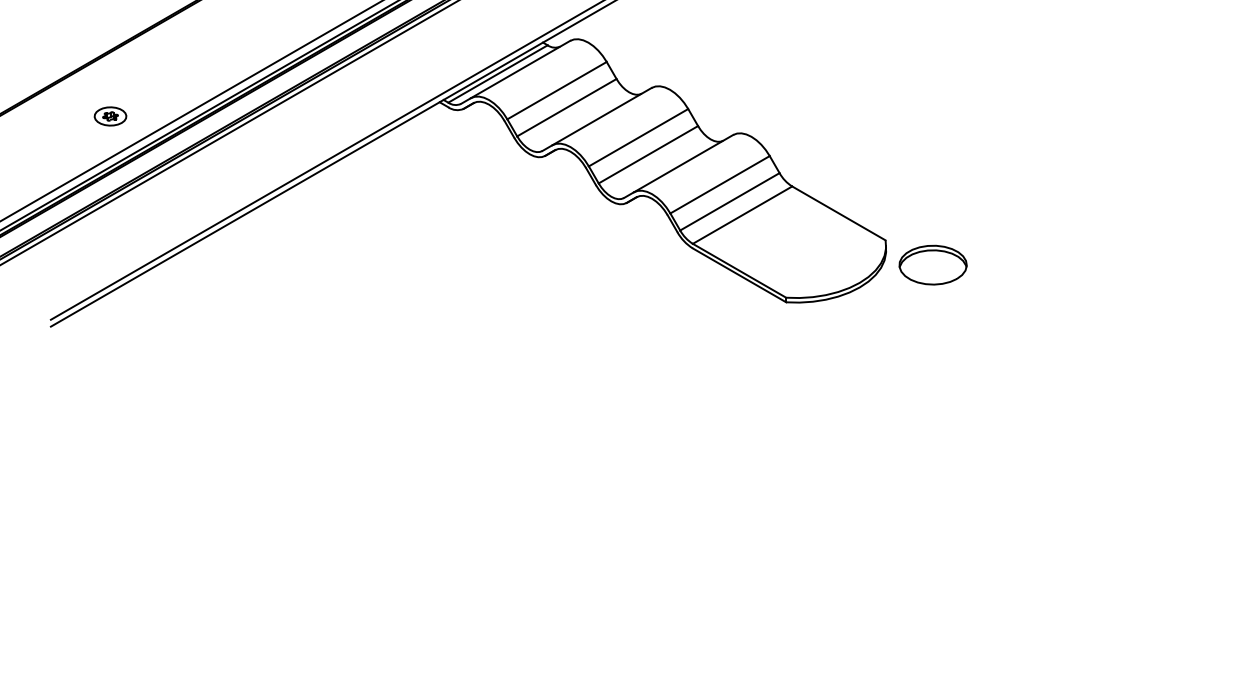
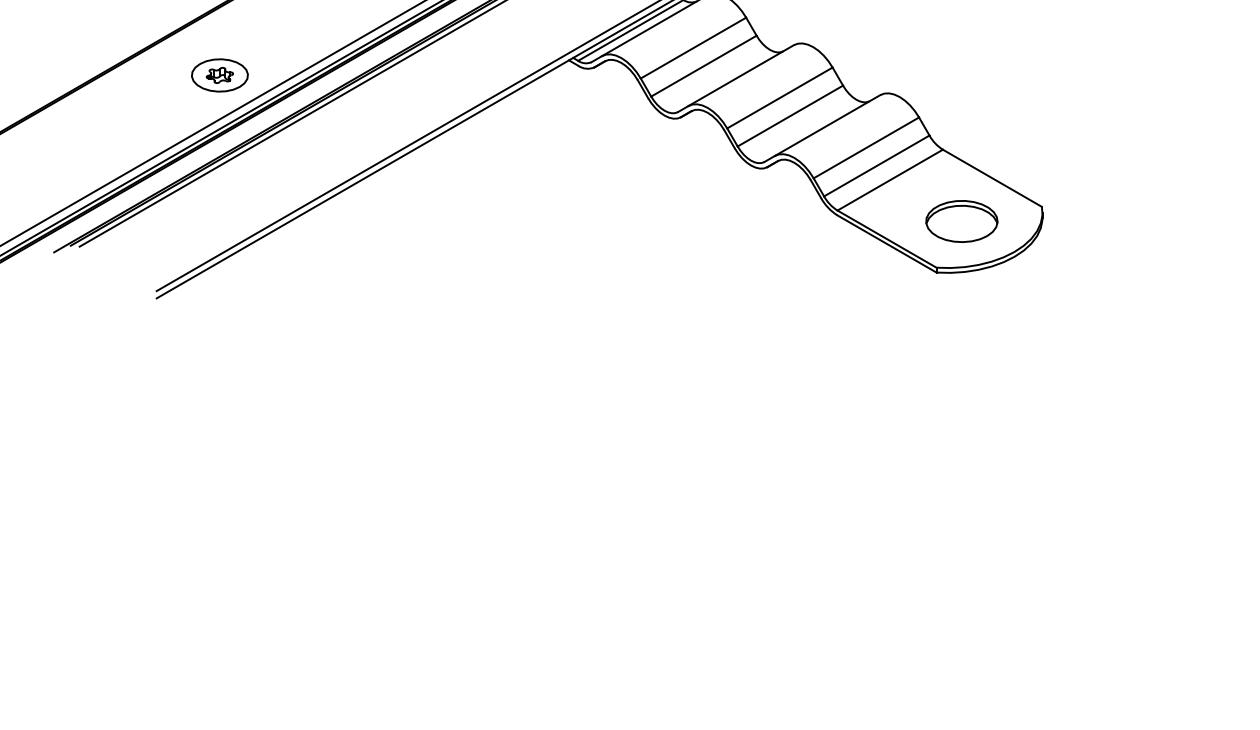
part: (110, 116) -> (219, 75), size x1.67
part: (932, 264) -> (961, 220), moved

